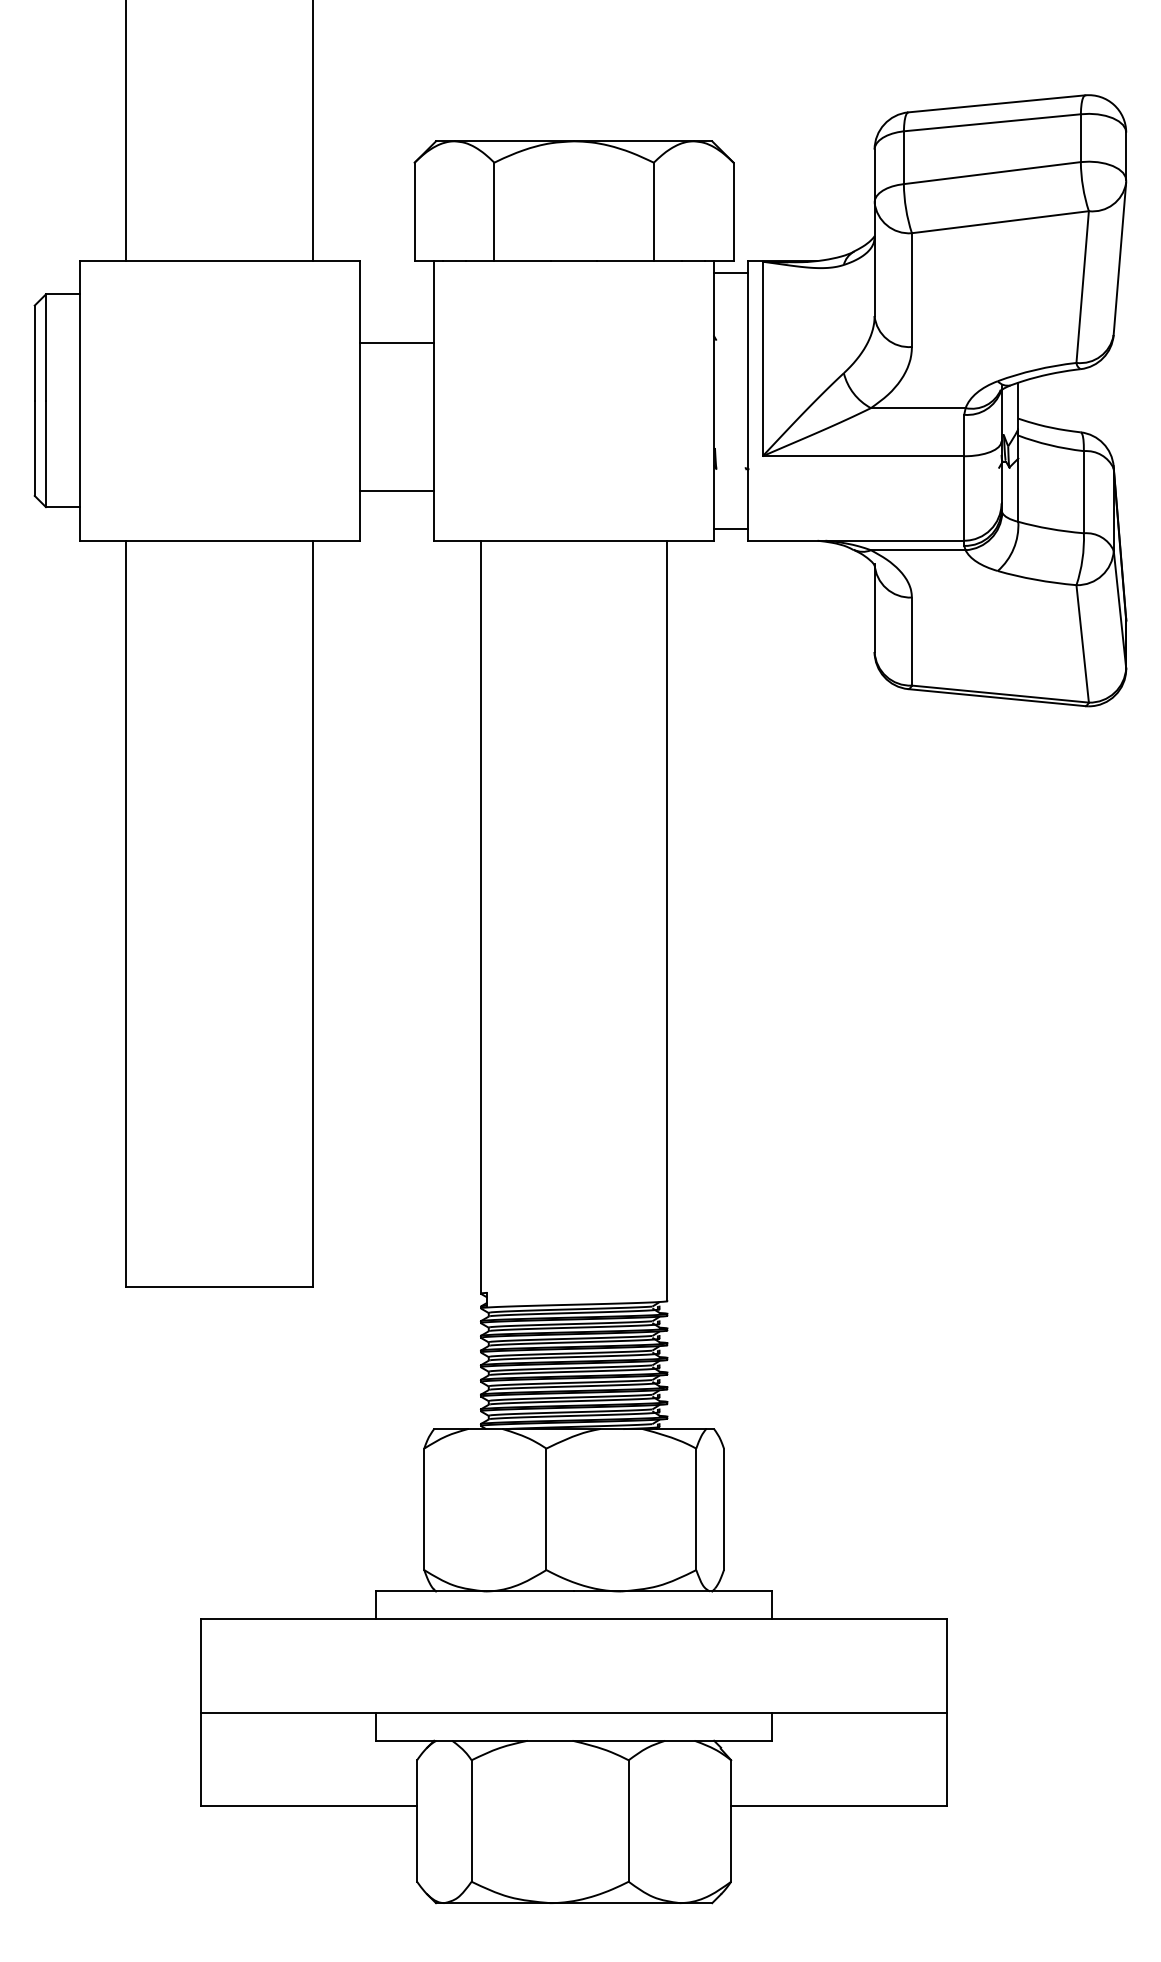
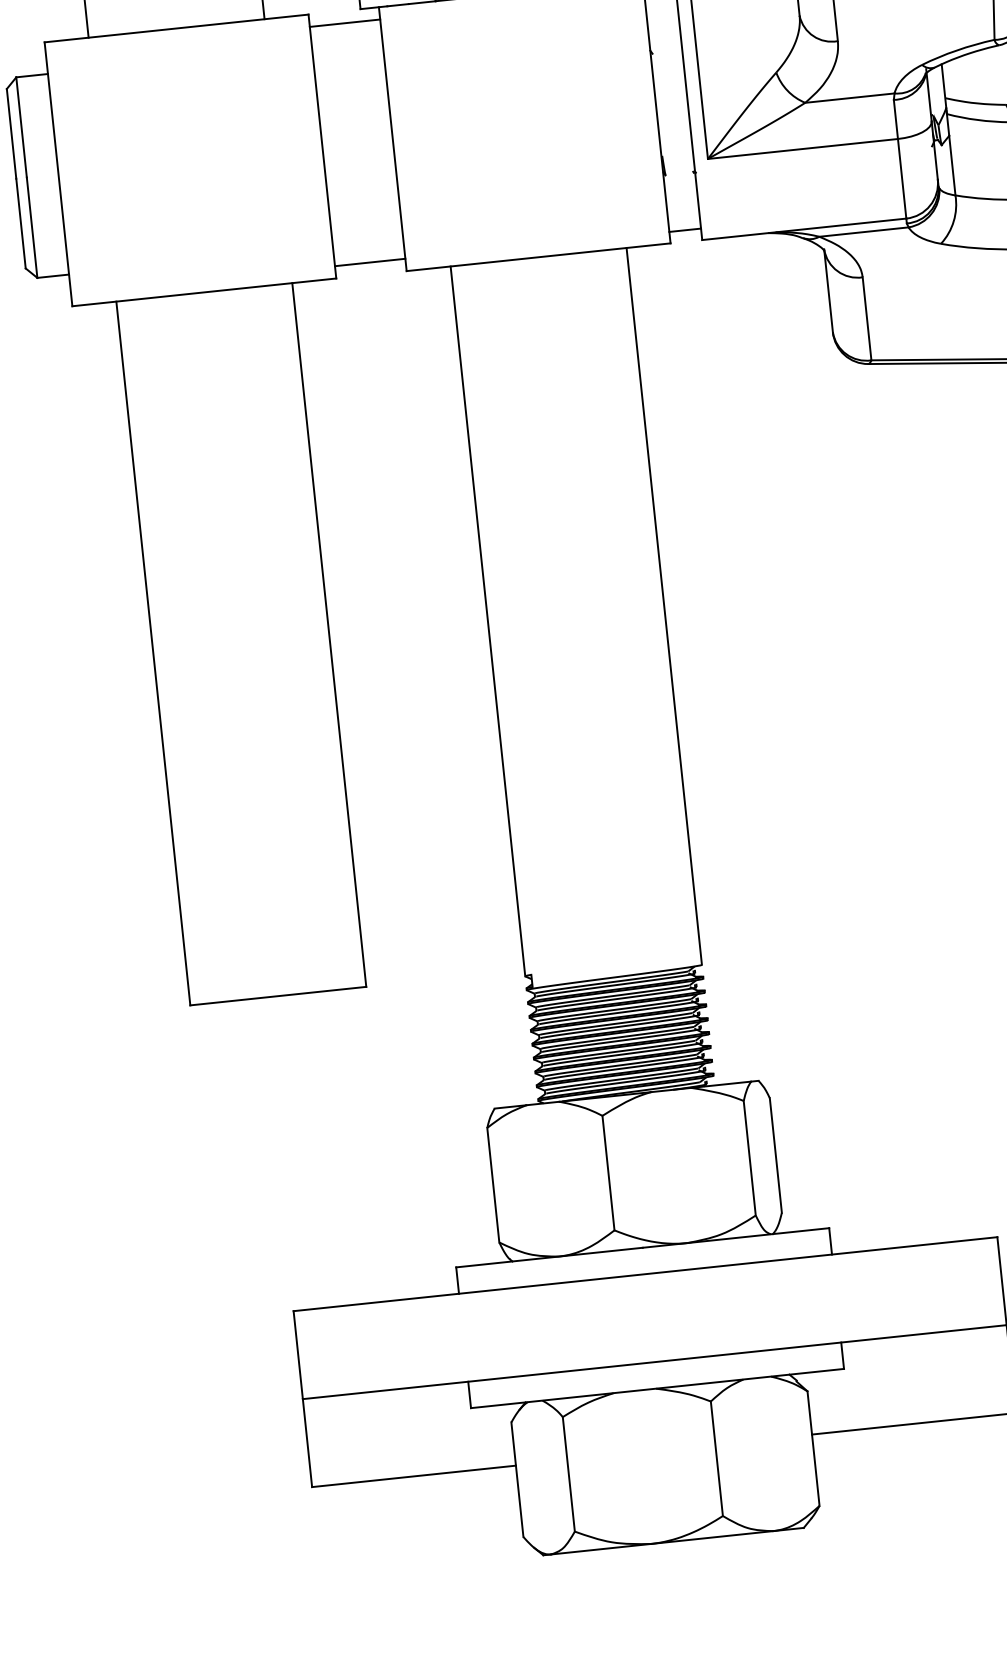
line: (396, 342) -> (344, 22), moved
line: (396, 490) -> (369, 262), moved

